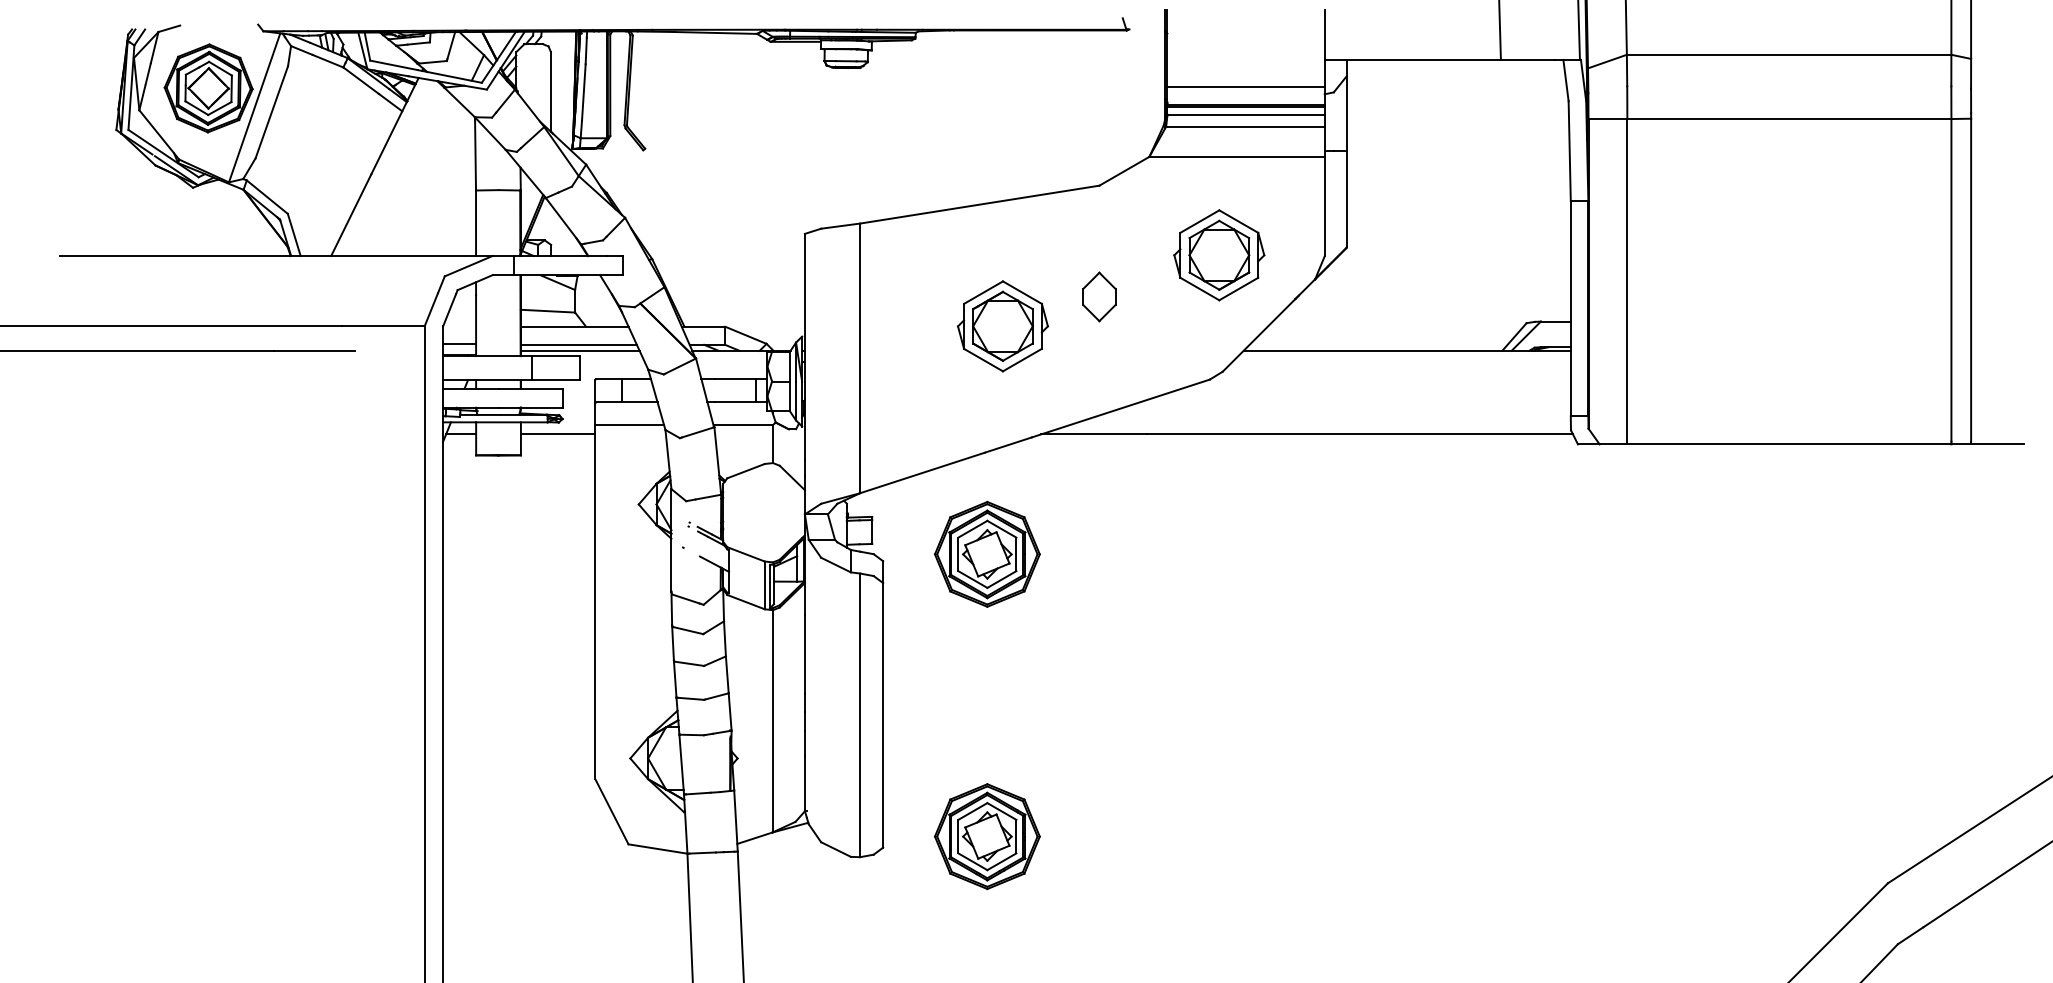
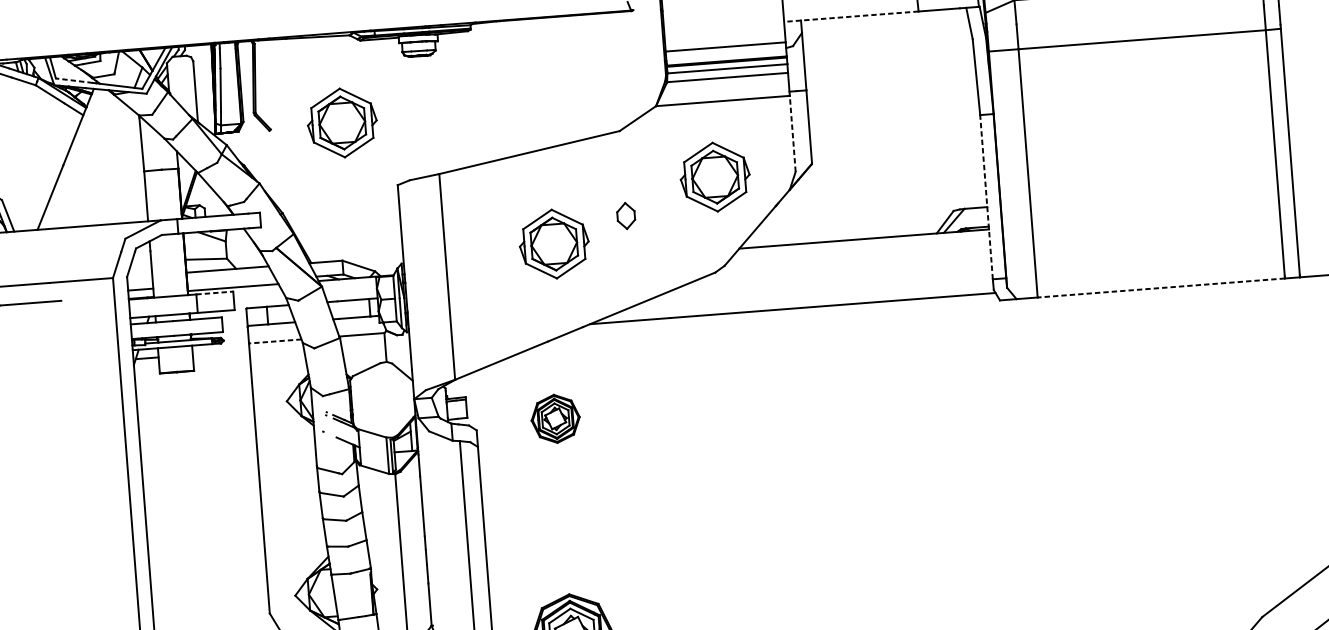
line: (1412, 59) -> (851, 16), solid -> dashed
line: (393, 65) -> (73, 80), solid -> dashed
part: (738, 147) -> (341, 123), added
line: (1324, 206) -> (792, 133), solid -> dashed
part: (1099, 296) -> (626, 215), size x0.7
line: (1570, 308) -> (986, 197), solid -> dashed
line: (578, 344) -> (231, 282), removed
line: (556, 356) -> (215, 293), solid -> dashed
line: (629, 425) -> (275, 341), solid -> dashed
line: (557, 434) -> (220, 352), removed
line: (1788, 444) -> (1160, 288), solid -> dashed
part: (986, 553) -> (555, 418), size x0.6

